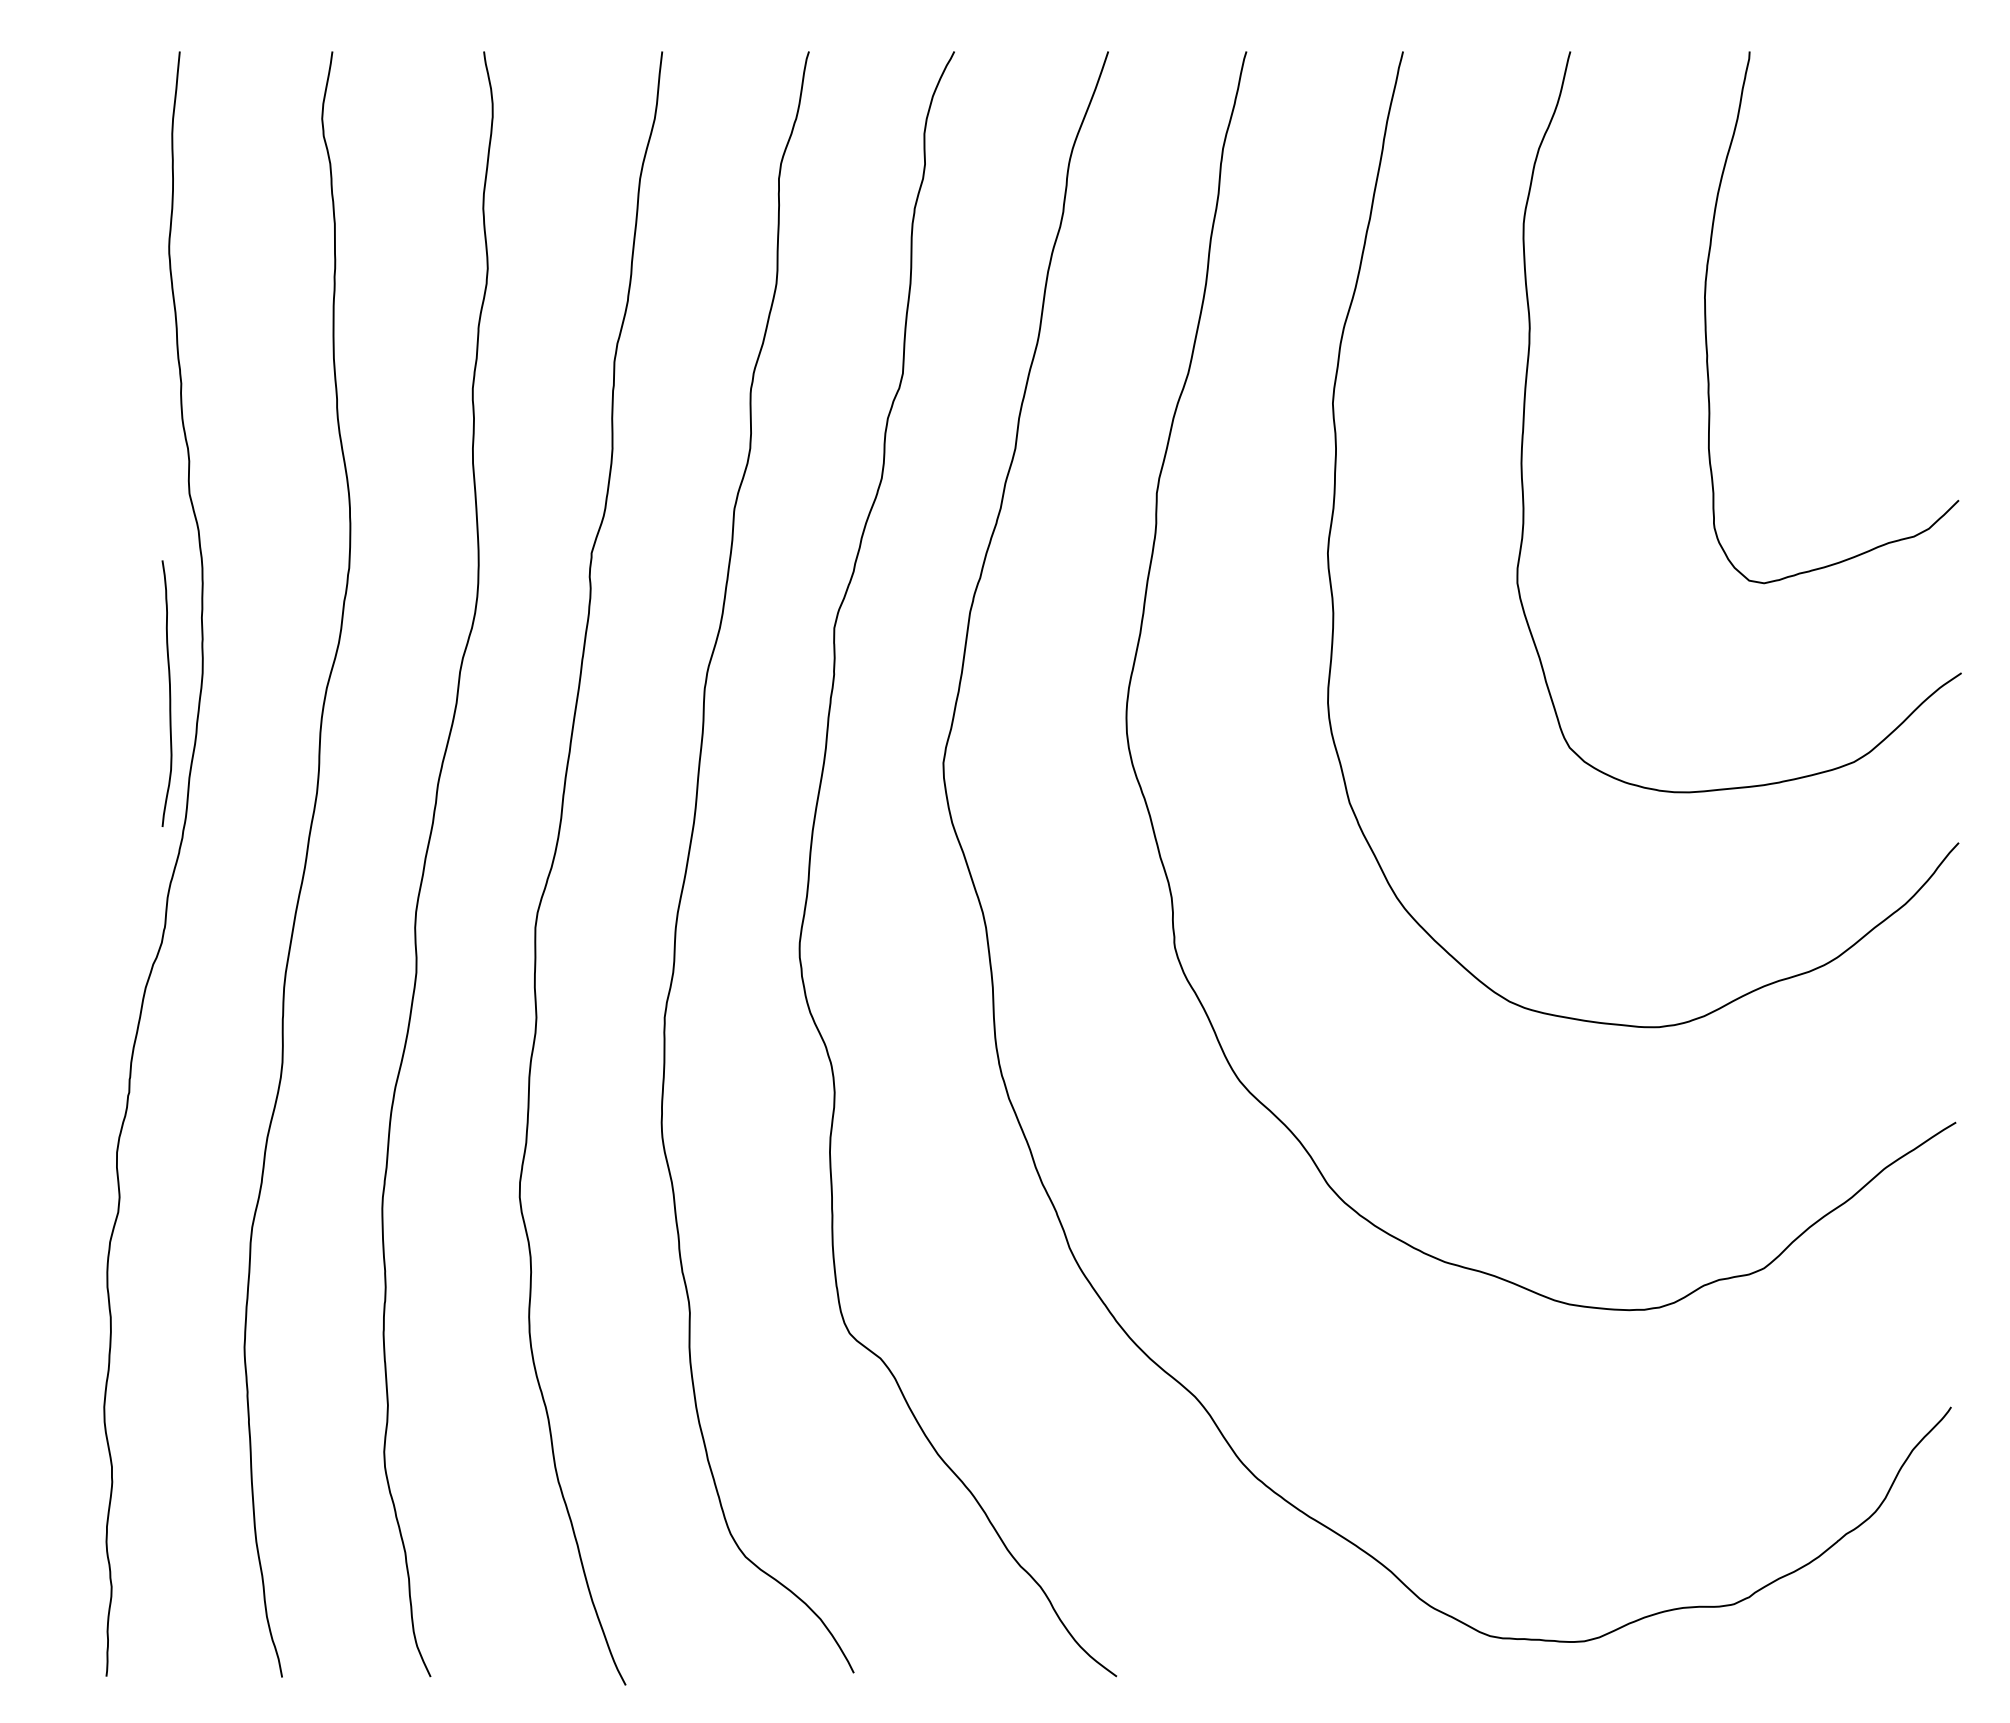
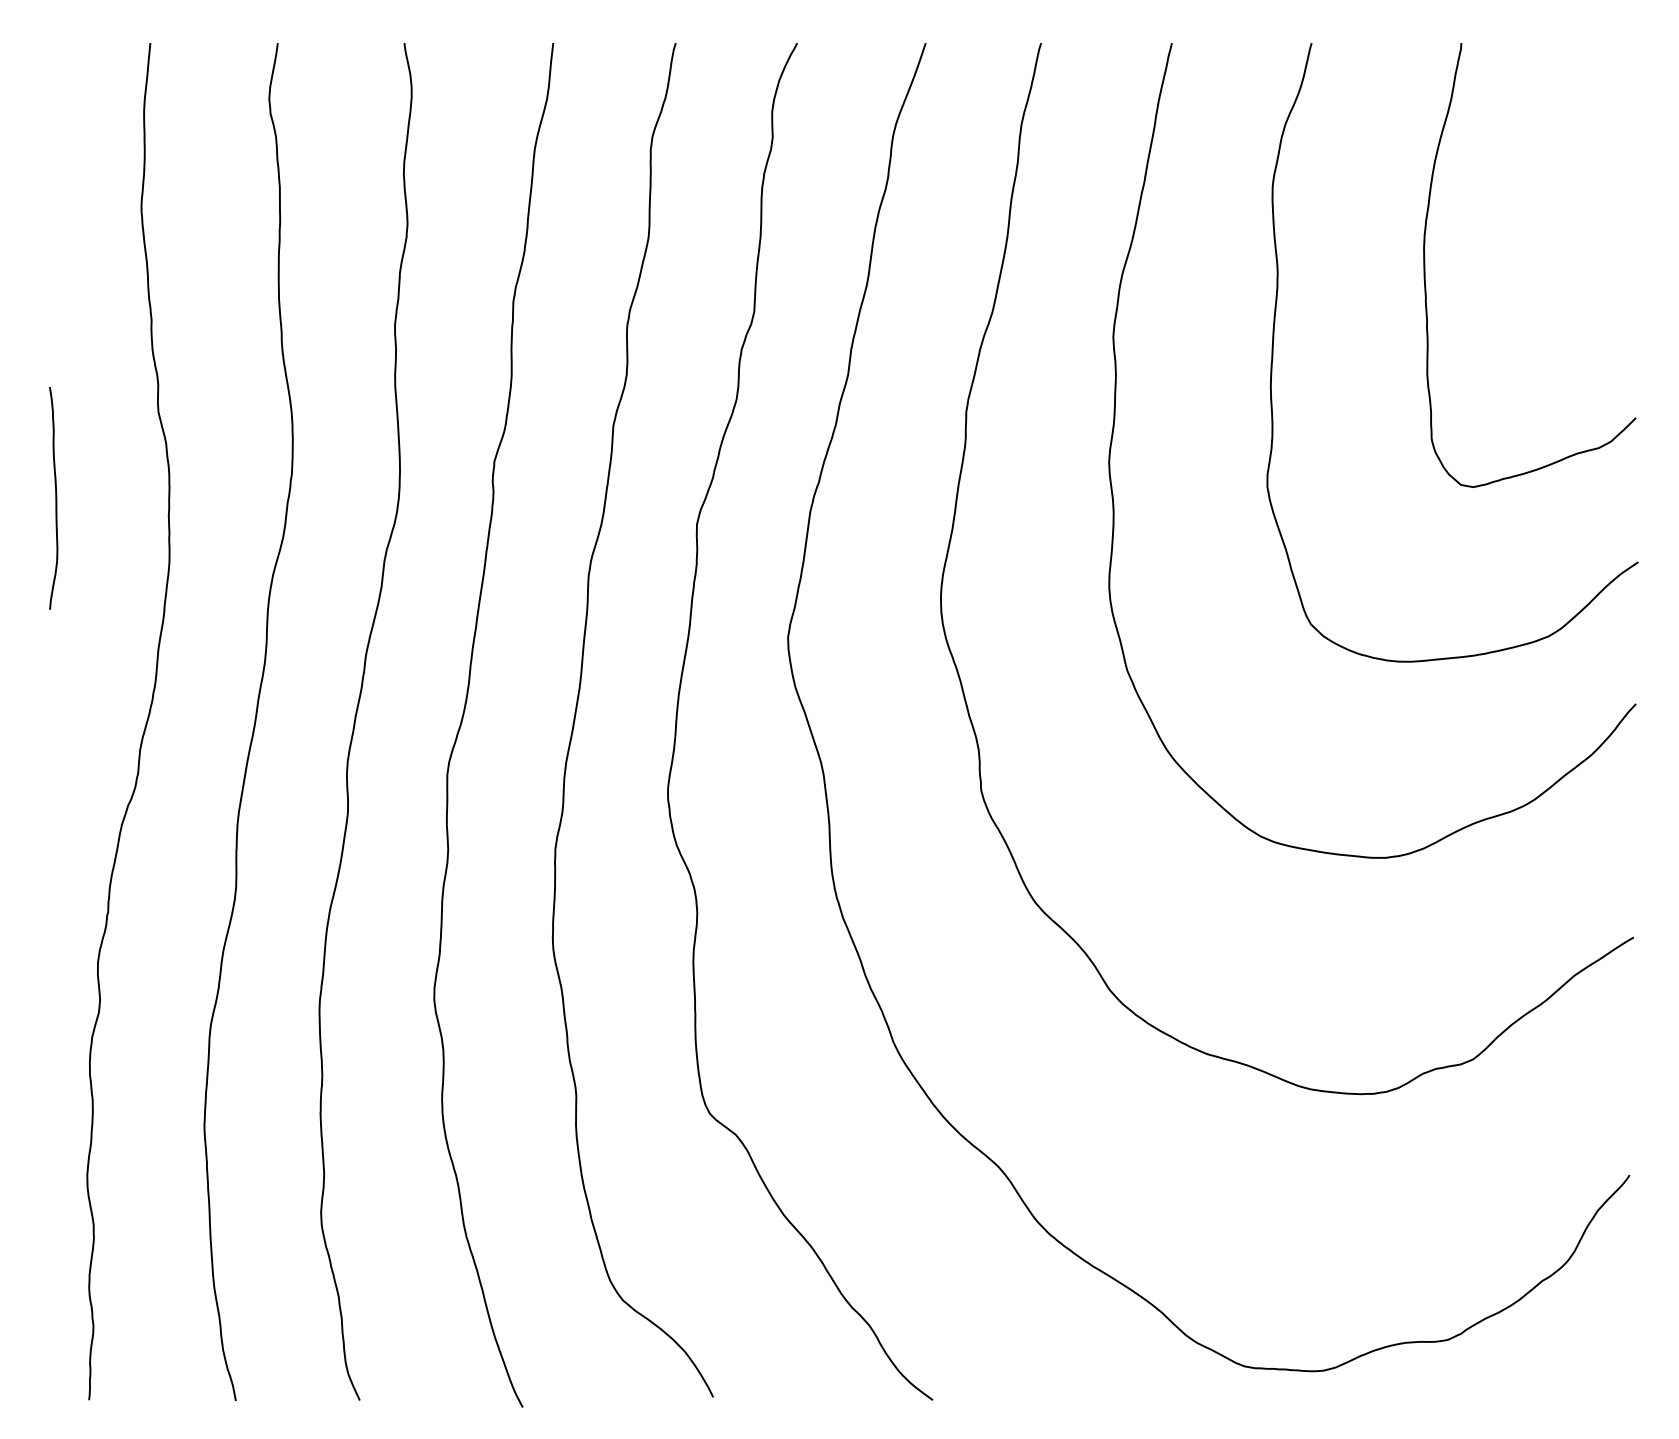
curve: (169, 693) -> (55, 498), moved

